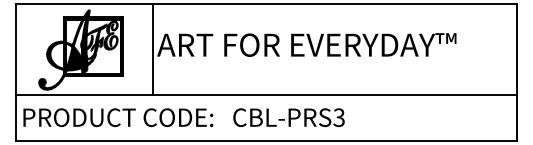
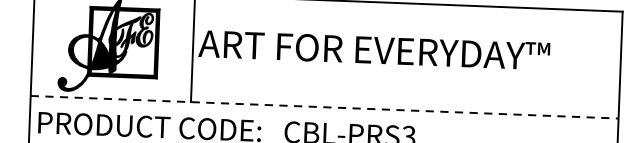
line: (266, 95) -> (324, 107), solid -> dashed

